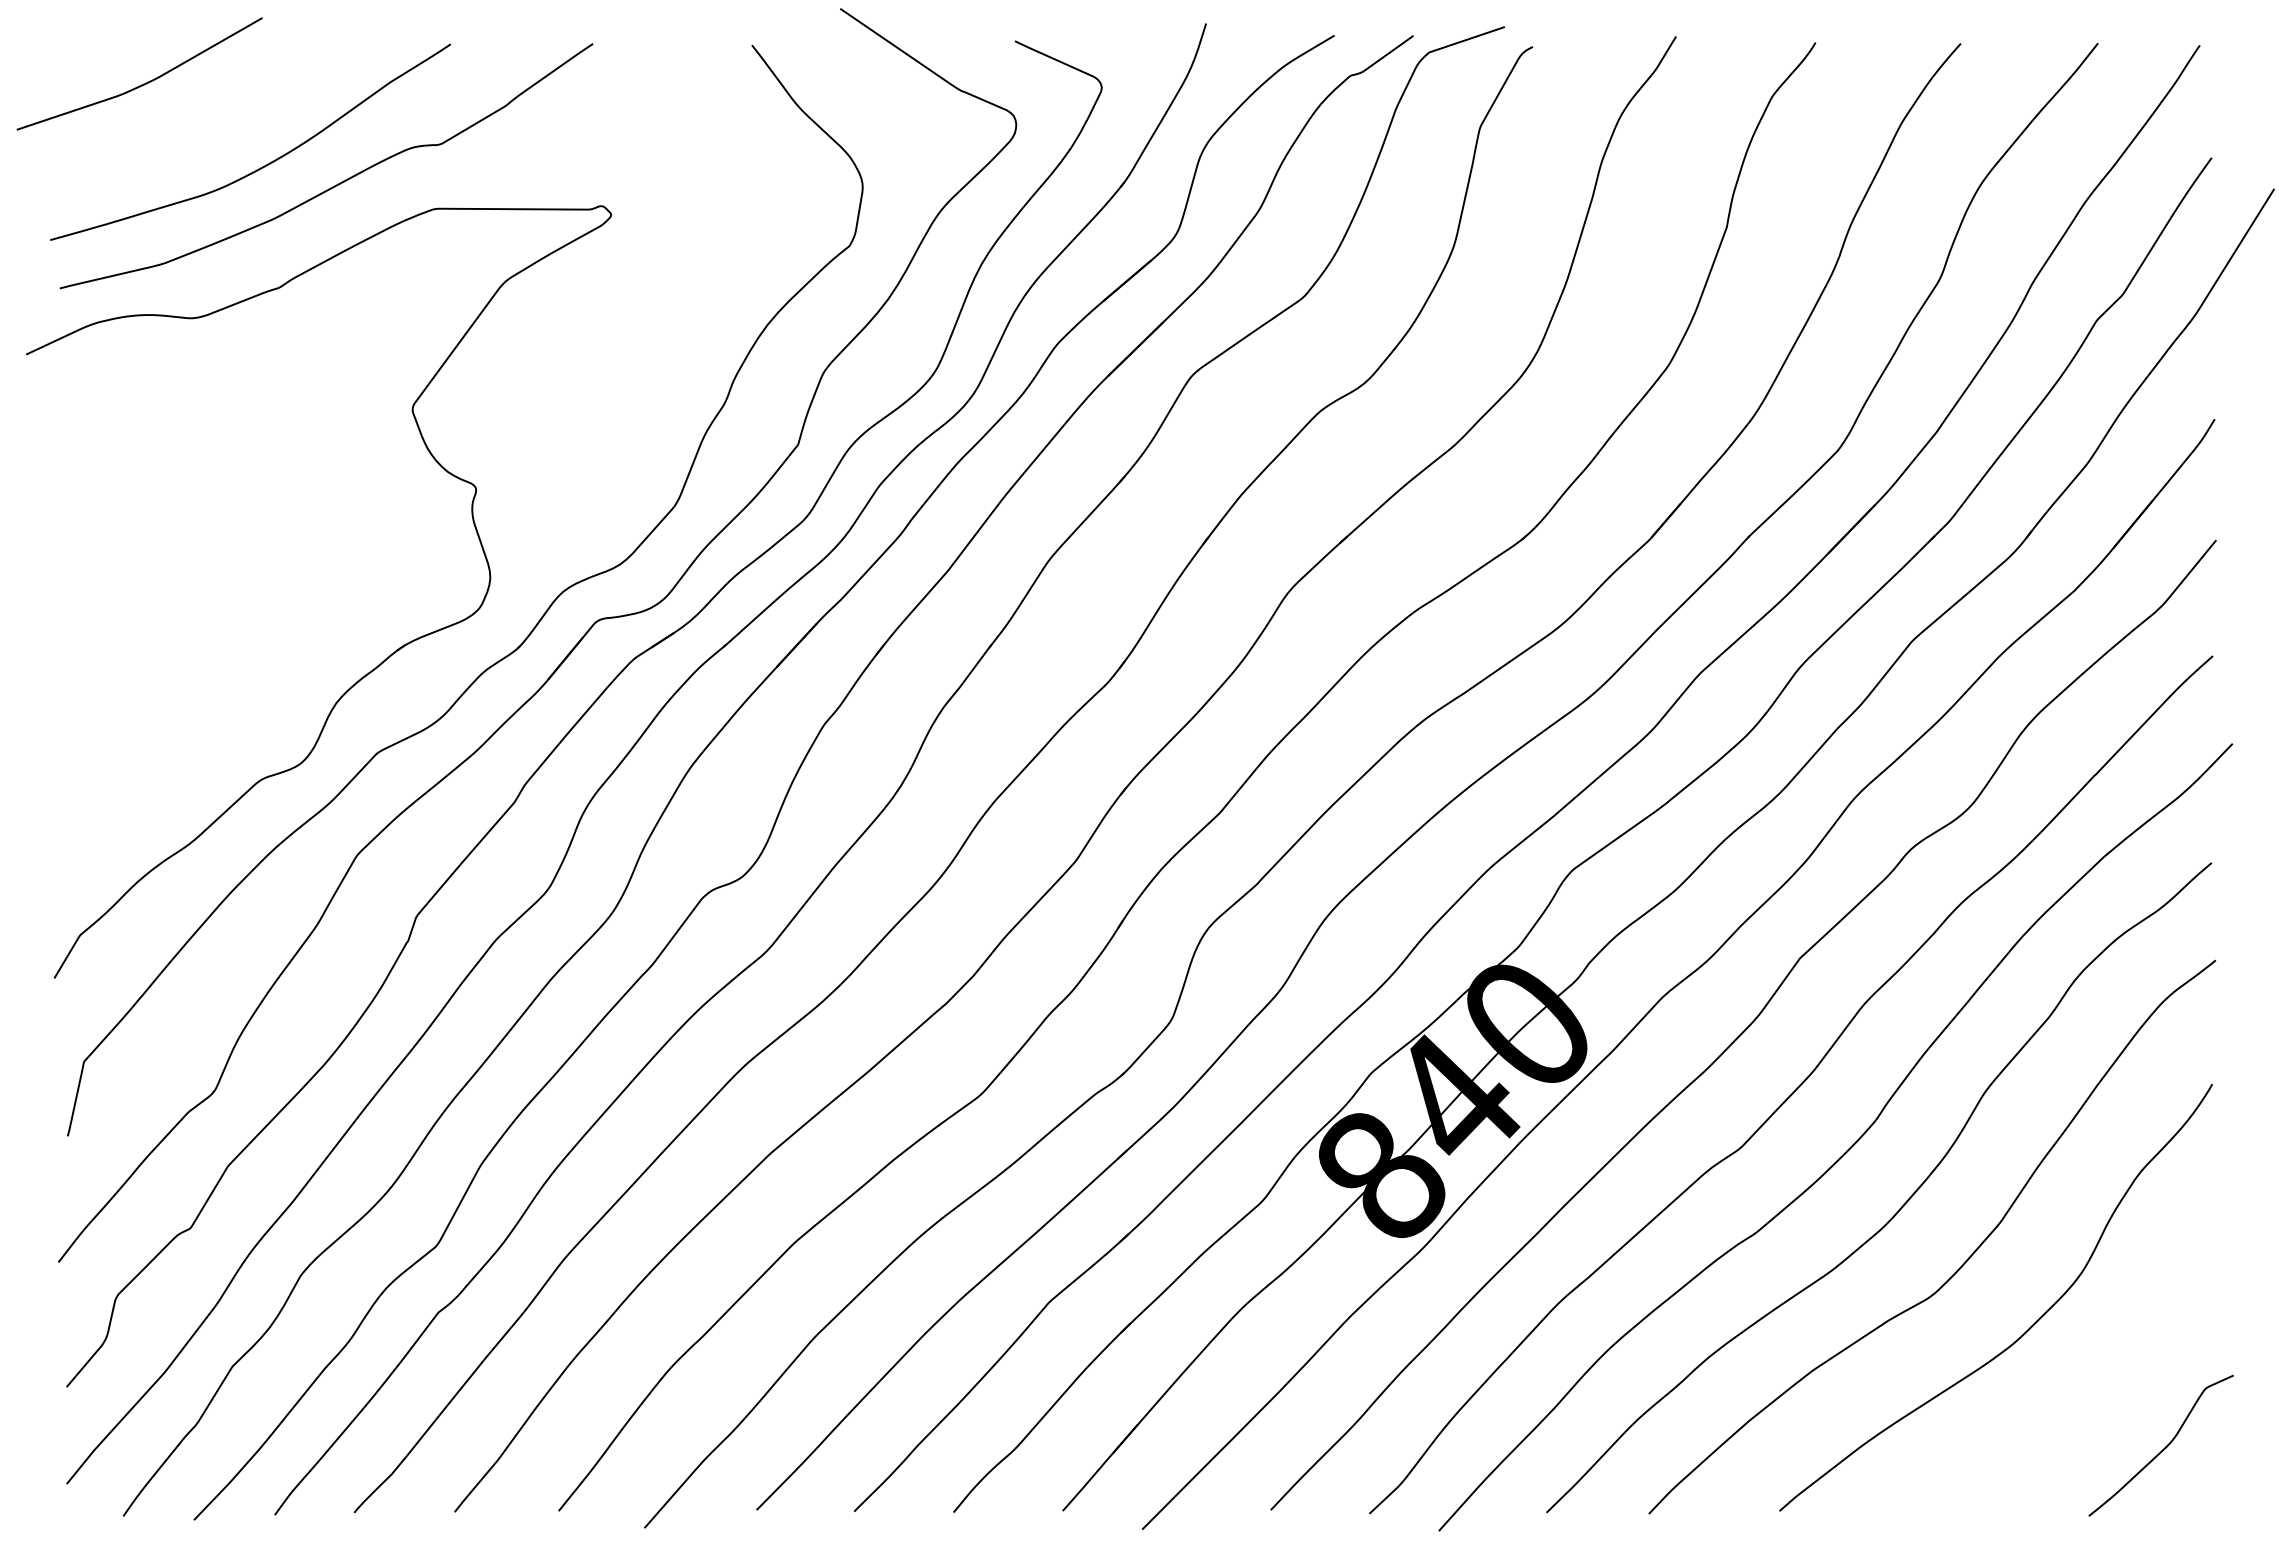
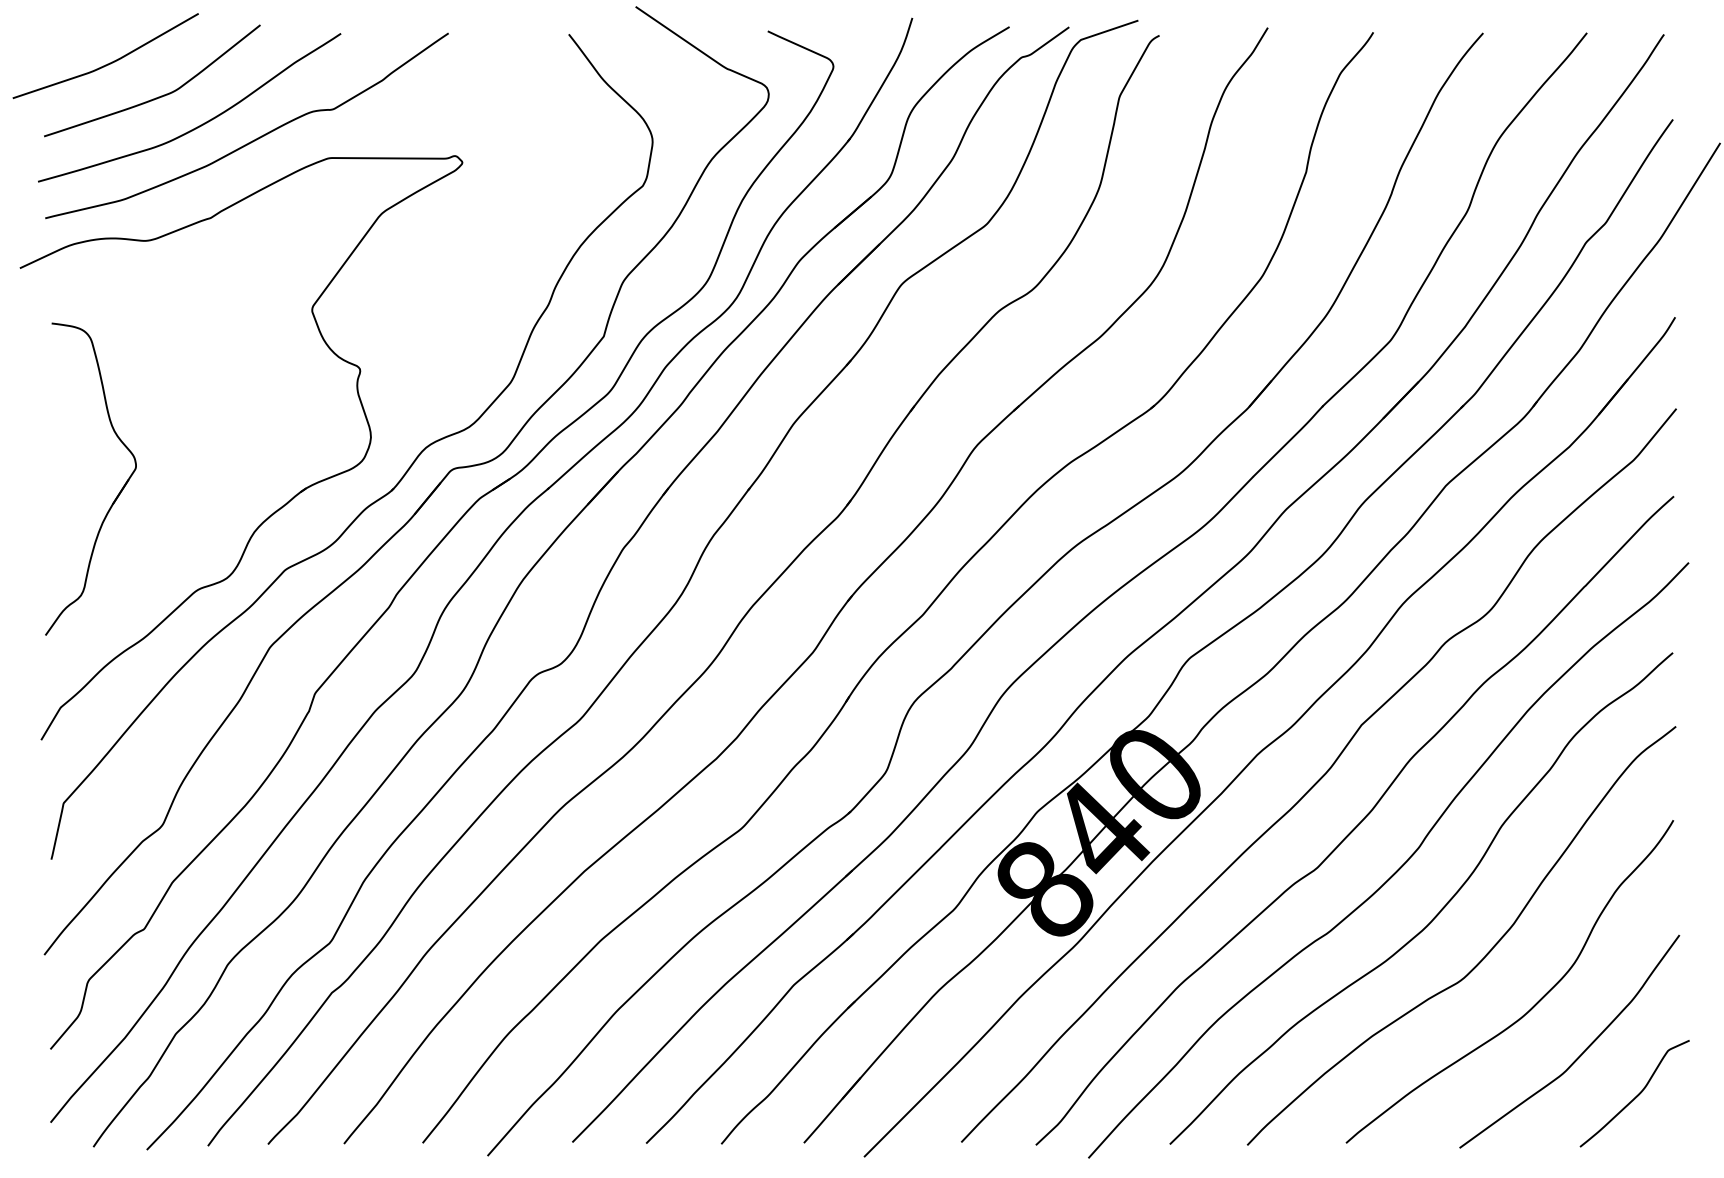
curve: (207, 128) -> (157, 97), added
part: (154, 655) -> (116, 495), added
curve: (2090, 1392) -> (1581, 1053), added

